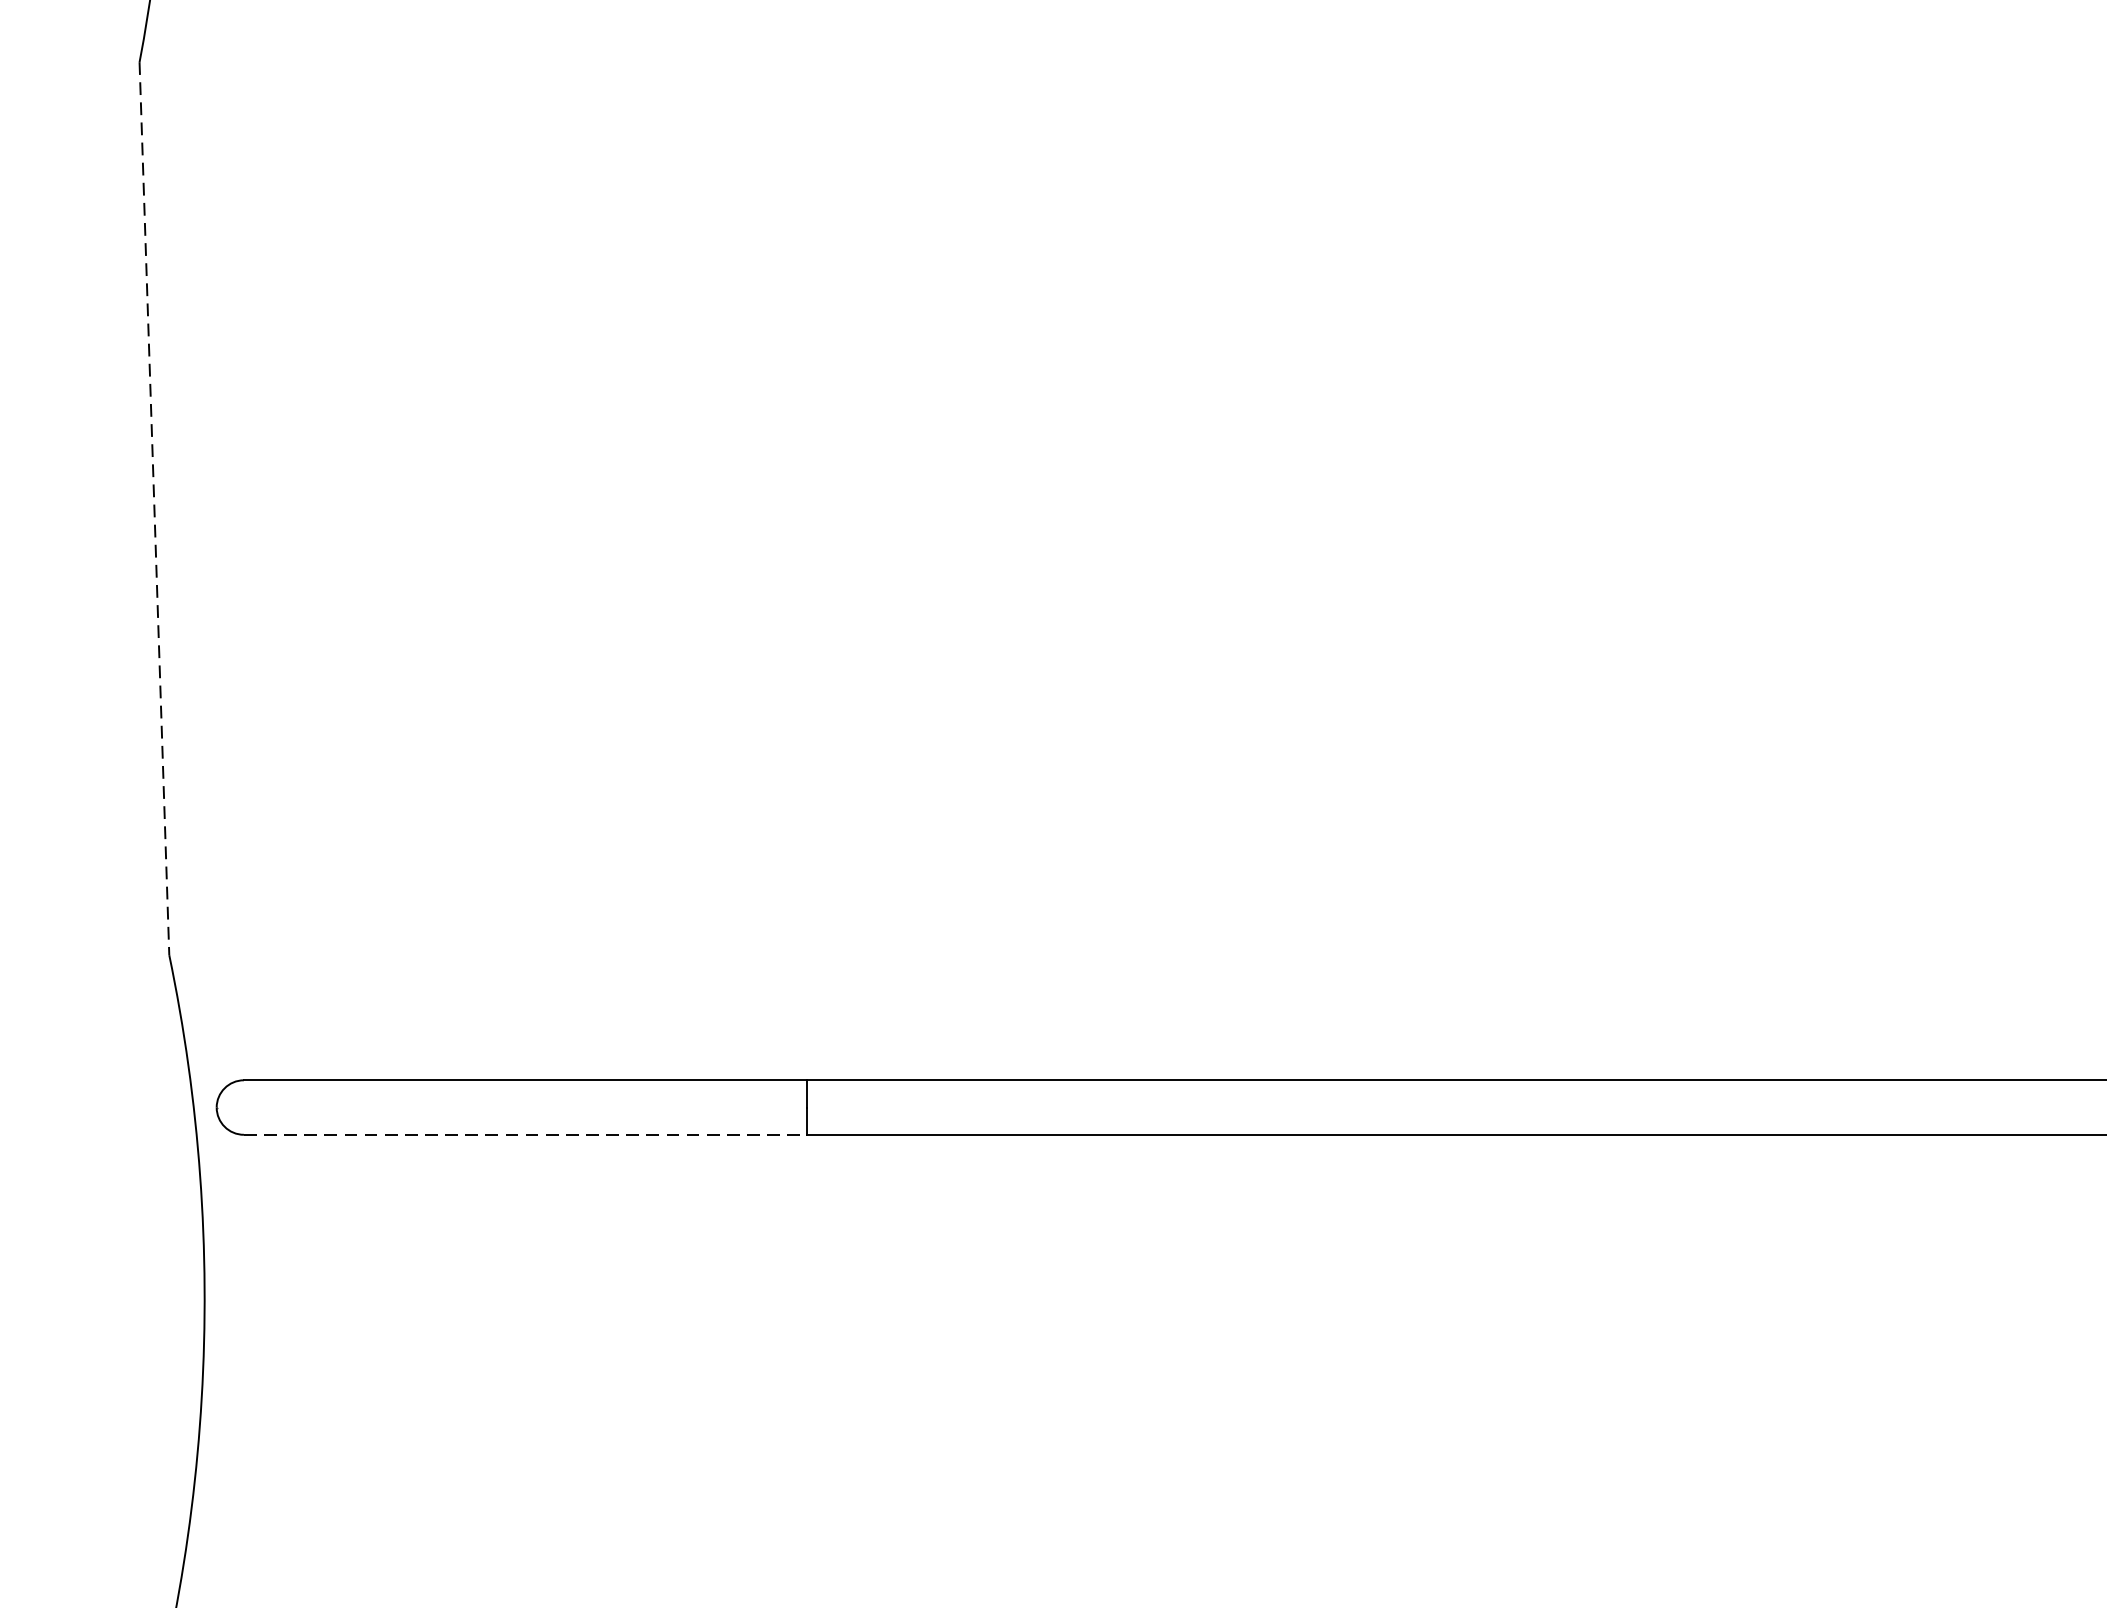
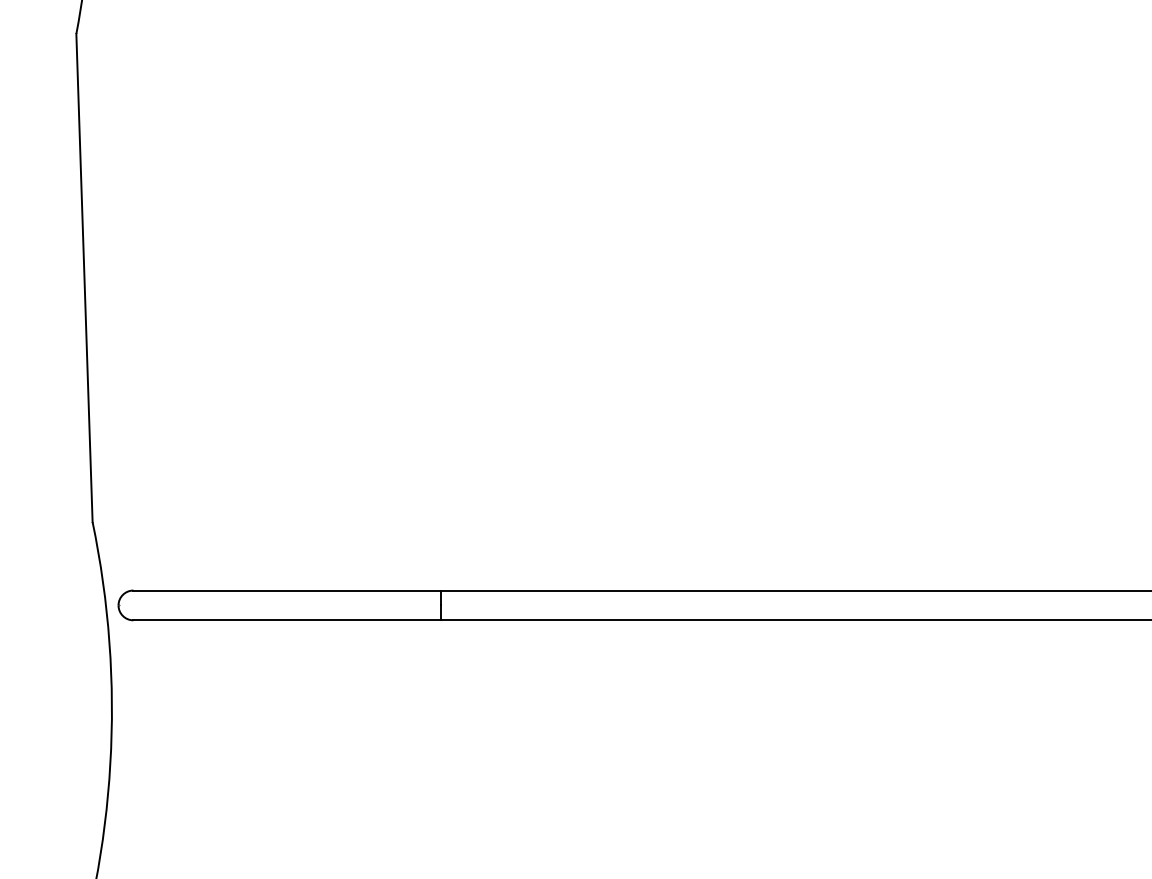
line: (154, 509) -> (84, 278), dashed -> solid
line: (525, 1135) -> (287, 620), dashed -> solid

